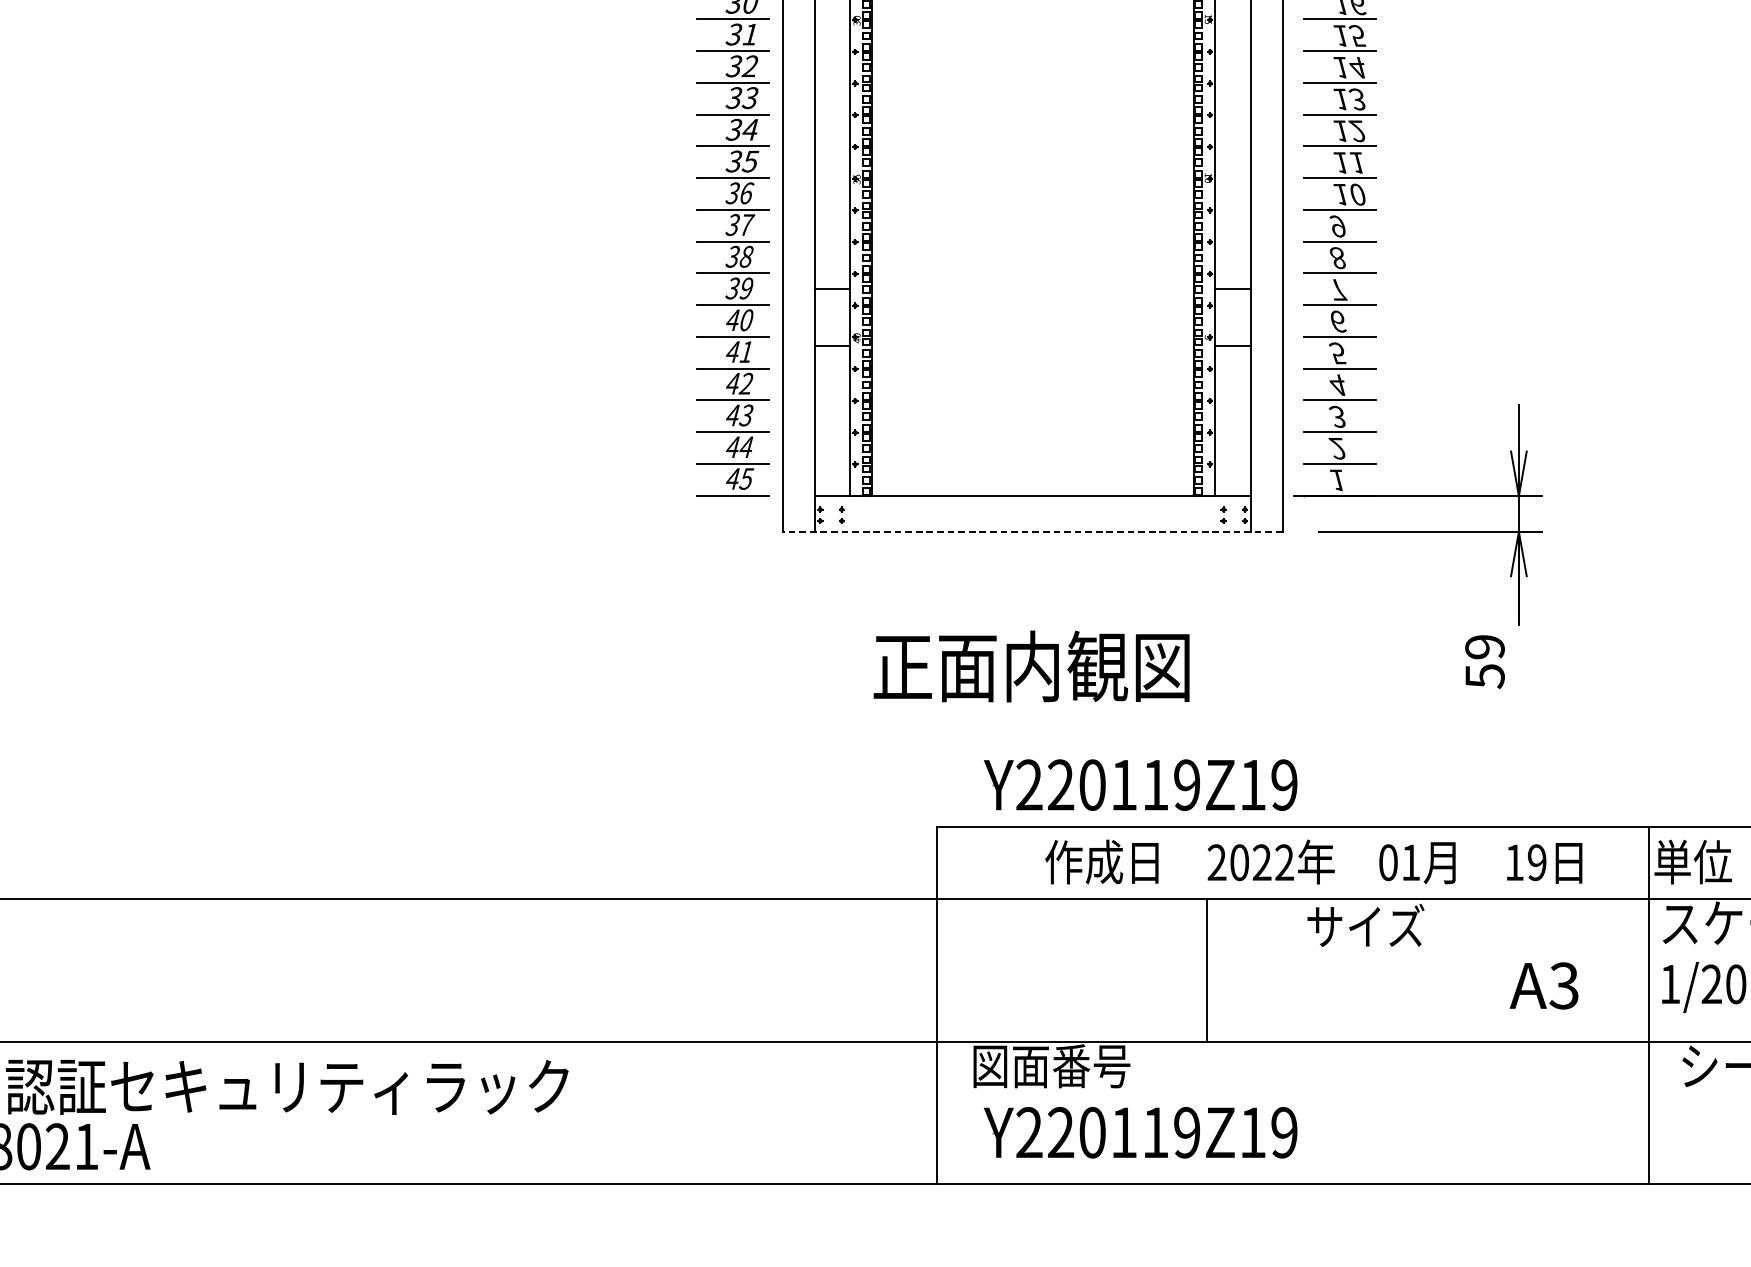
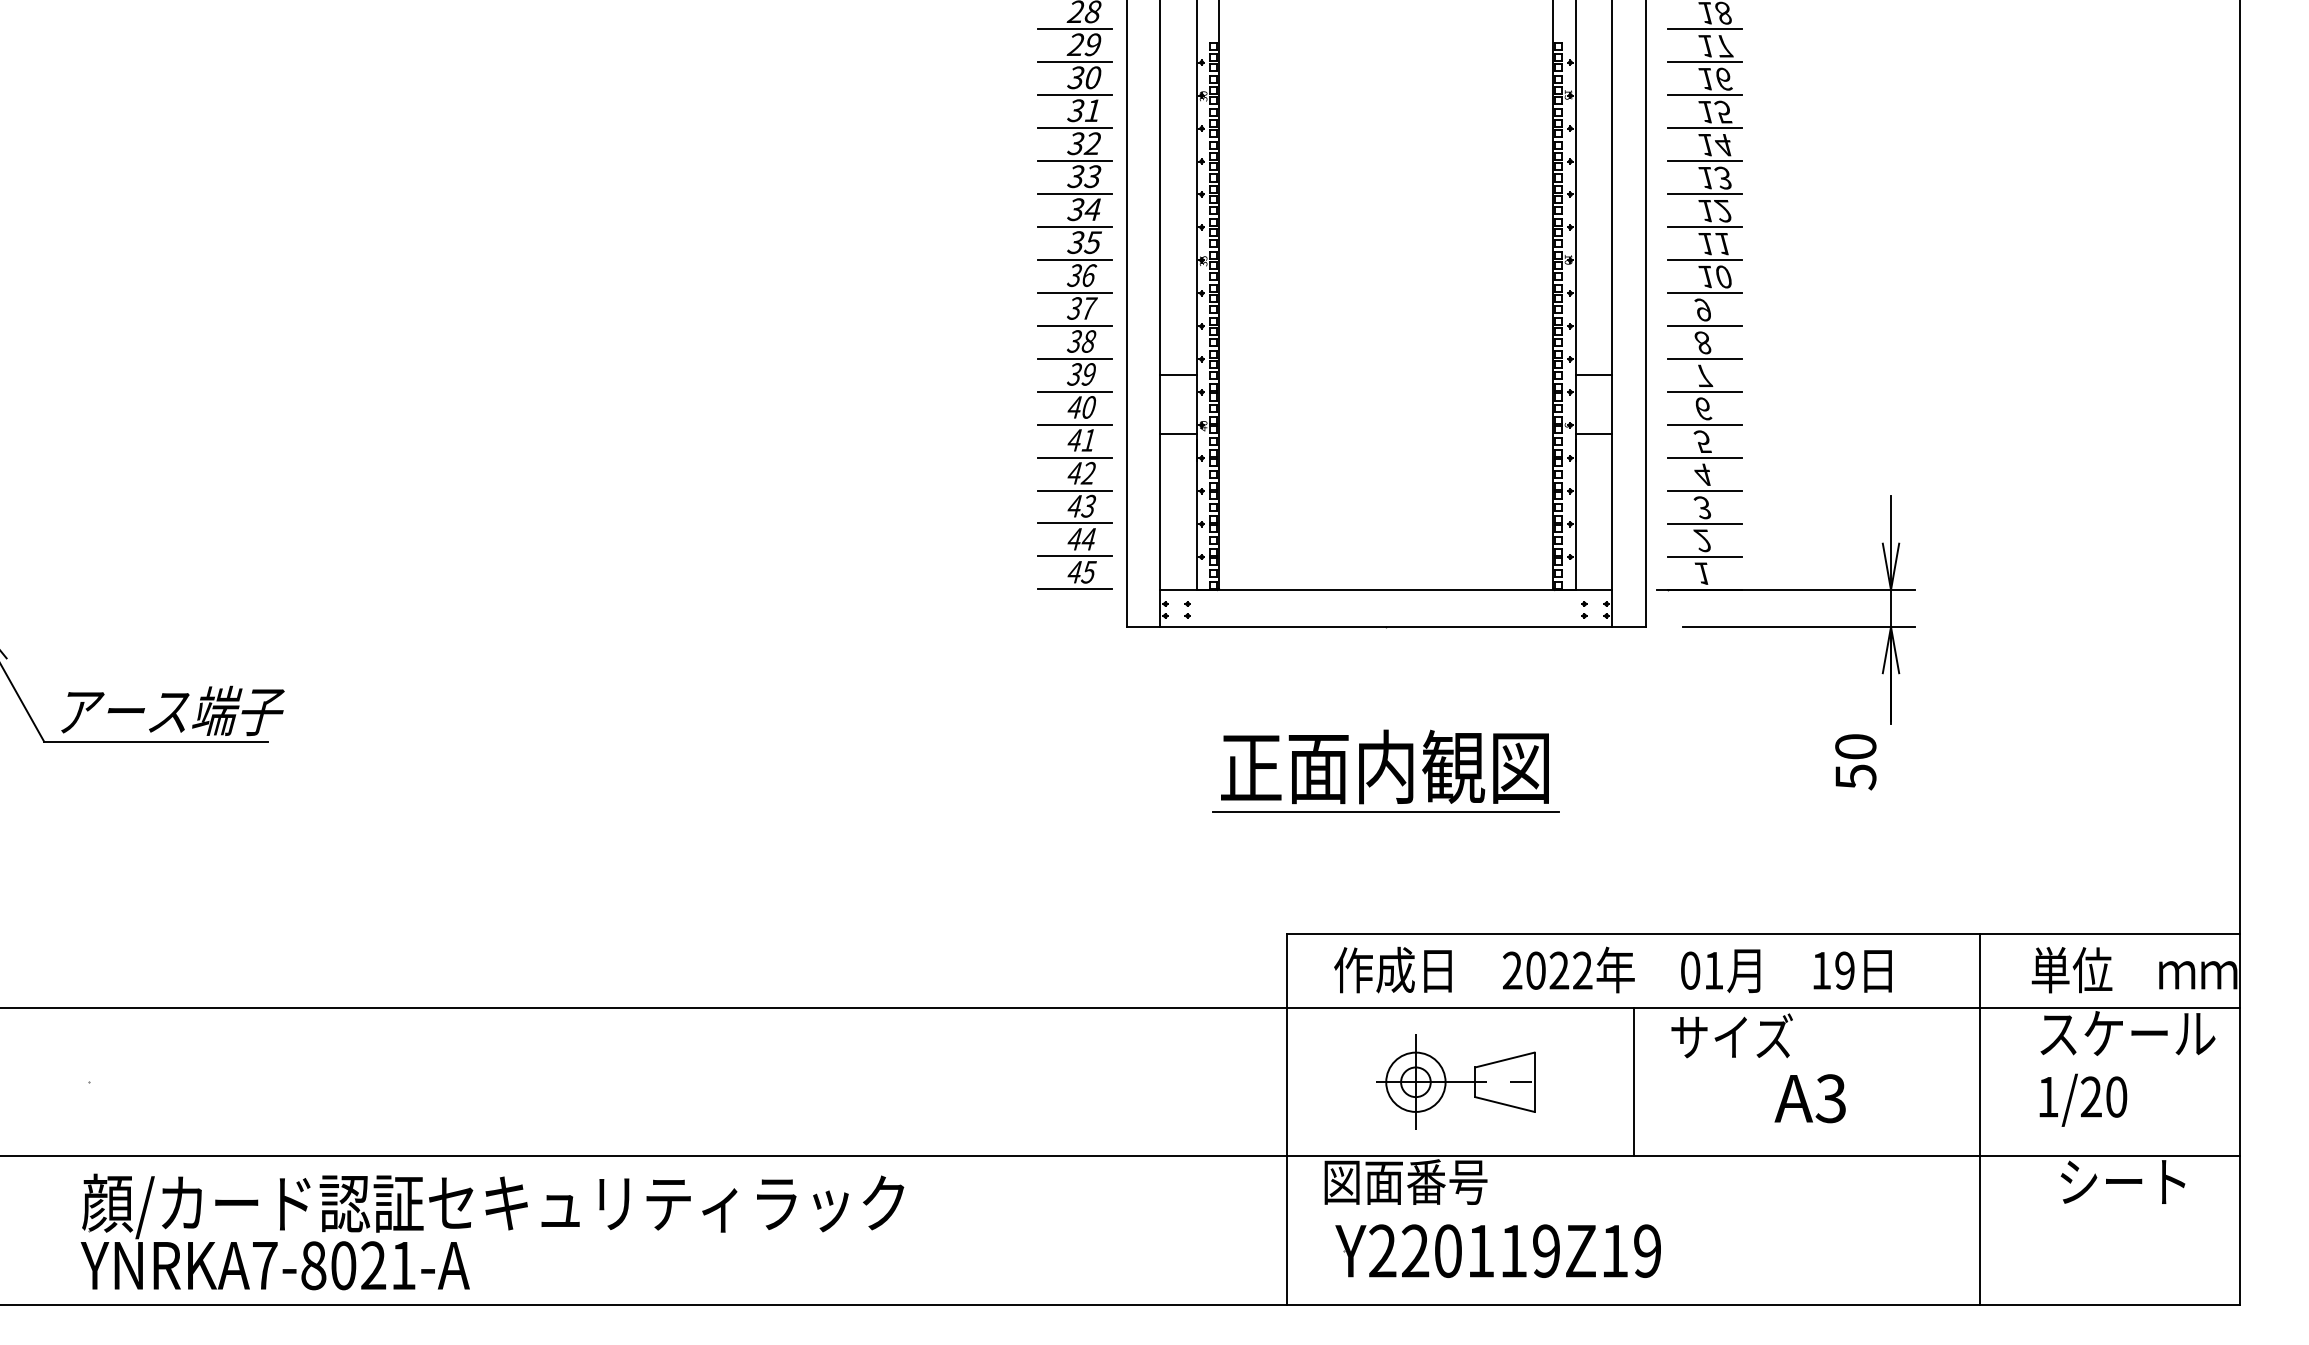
line: (1033, 532) -> (1386, 627), dashed -> solid
text: (1484, 646) -> (1855, 746), 59 -> 50
line: (1032, 710) -> (1385, 812), added
part: (1127, 784) -> (1484, 889), removed
text: (1313, 861) -> (1612, 969), moved
part: (1099, 969) -> (1455, 1081), added
line: (1207, 970) -> (1633, 1082), moved
text: (1543, 985) -> (1809, 1098), moved
line: (1649, 1004) -> (1980, 1118), moved

